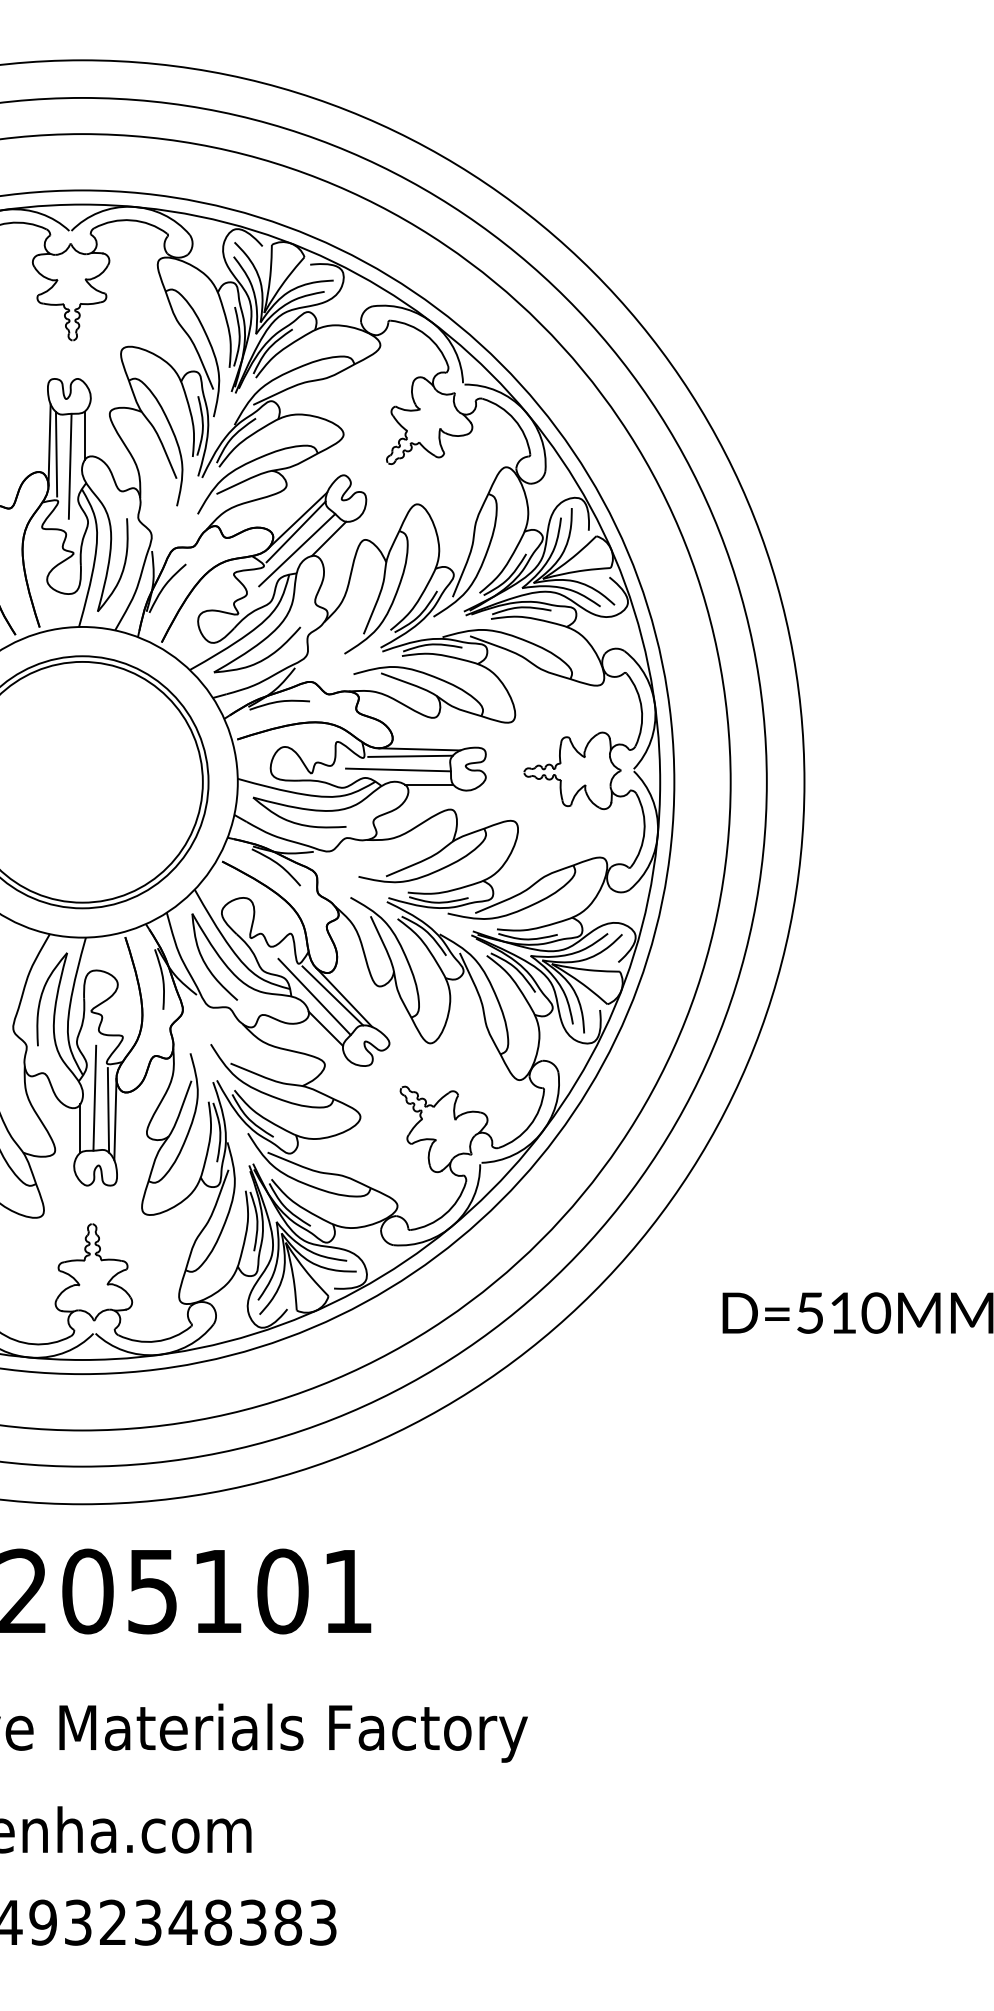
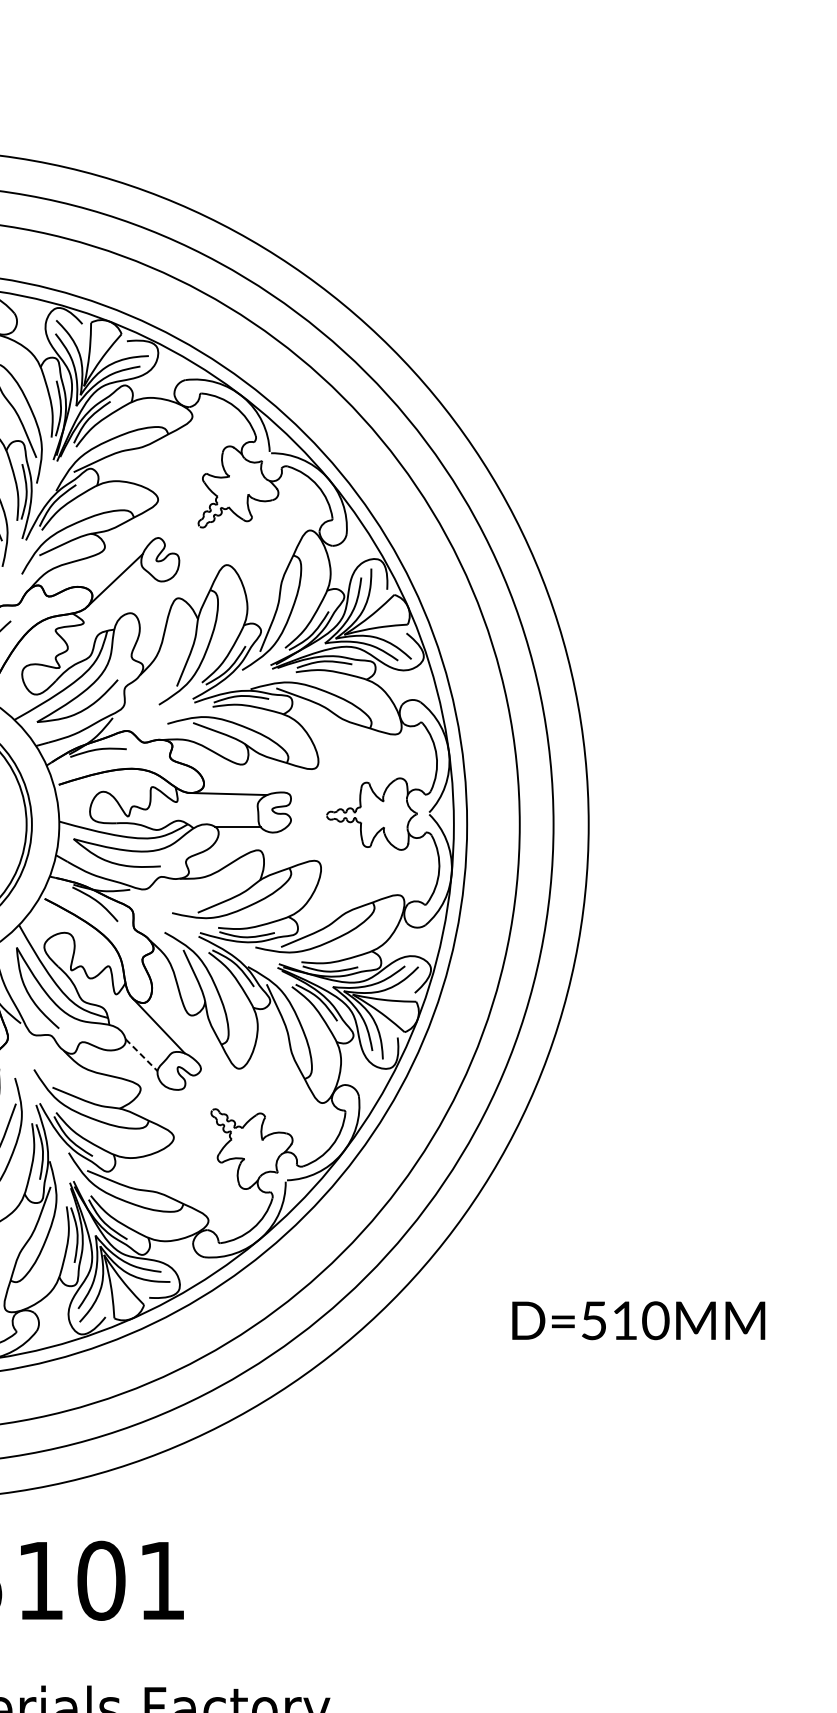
line: (295, 531) -> (113, 590), removed
line: (328, 538) -> (144, 597), removed
line: (297, 550) -> (115, 608), removed
line: (410, 755) -> (220, 799), removed
line: (398, 769) -> (209, 812), removed
line: (332, 995) -> (147, 1024), removed
line: (314, 996) -> (130, 1024), removed
line: (326, 1029) -> (142, 1055), solid -> dashed

